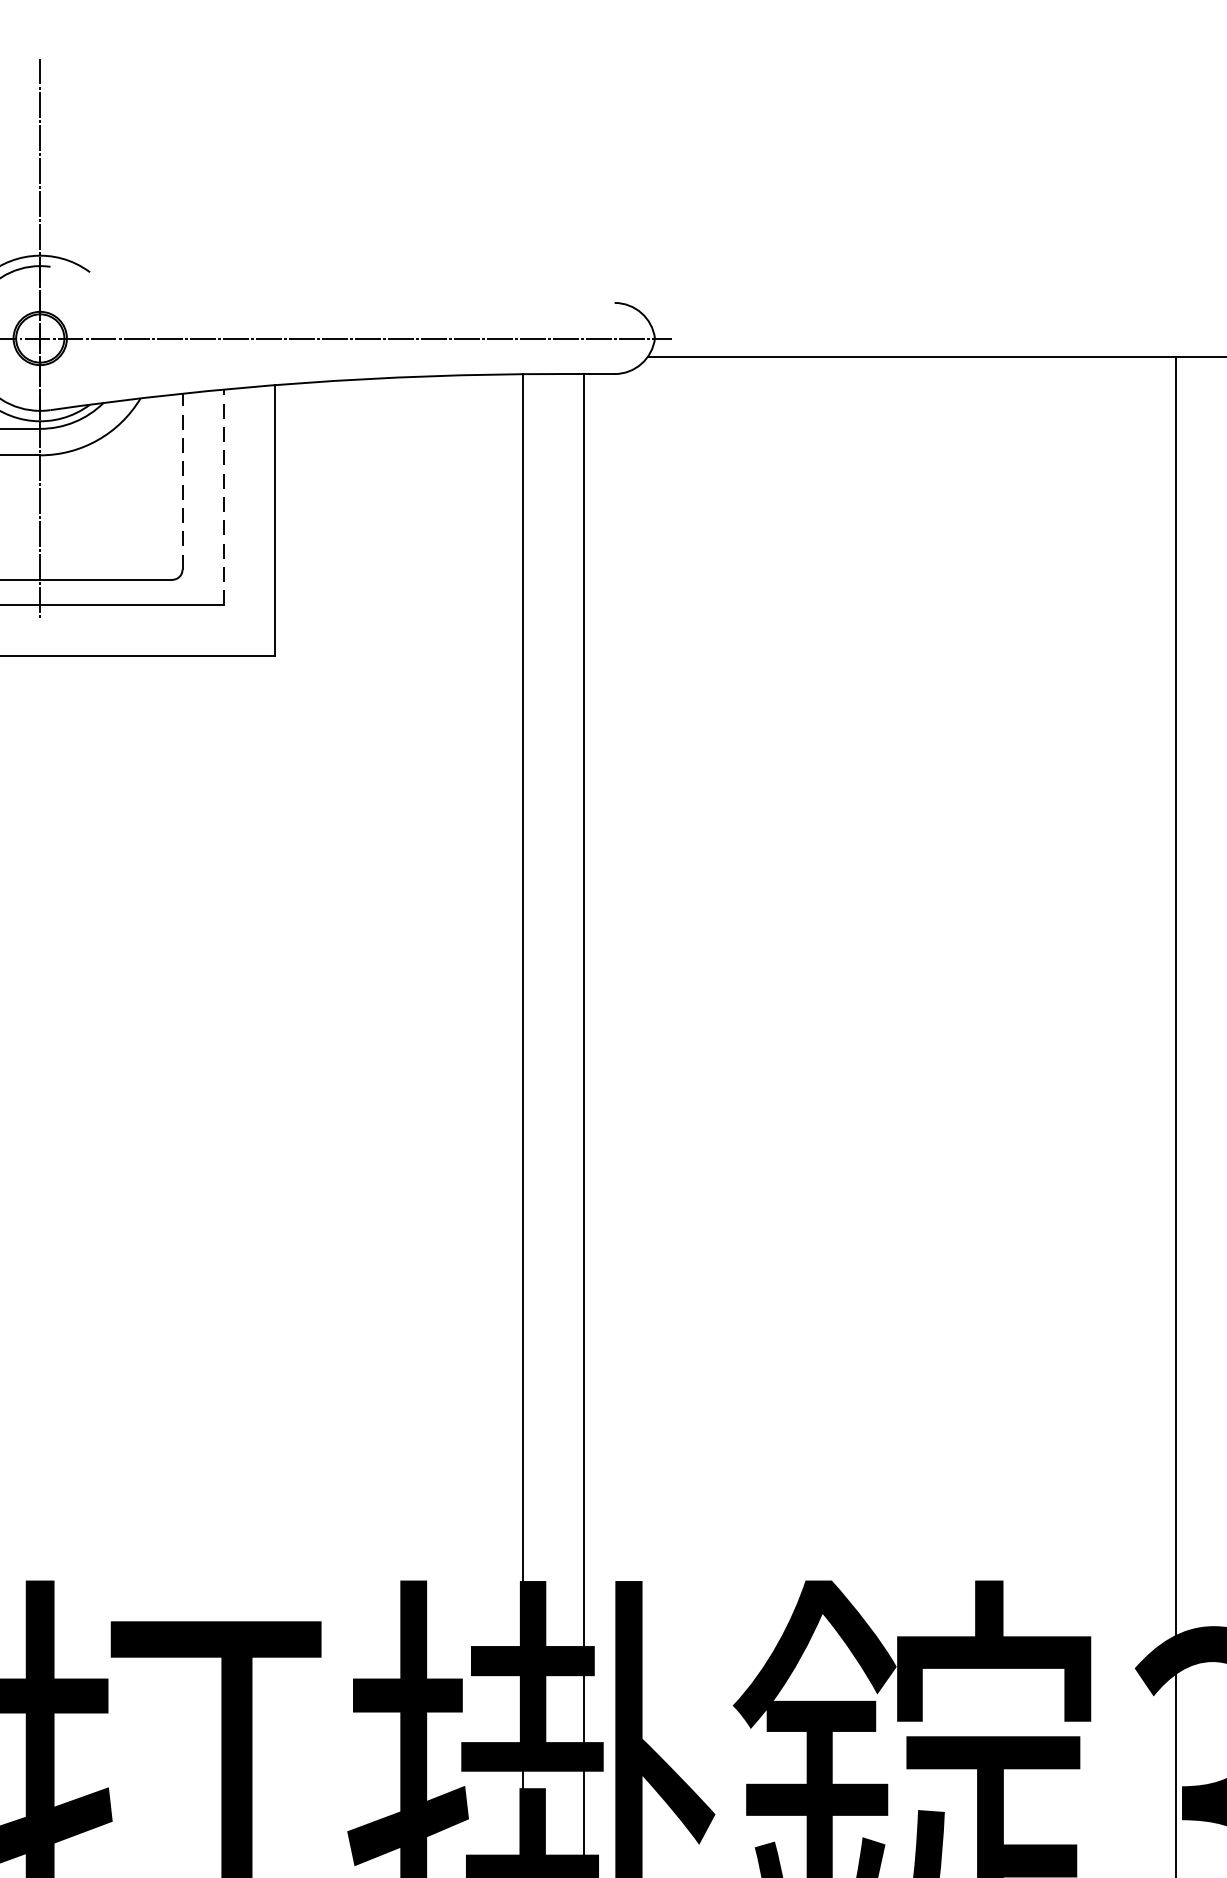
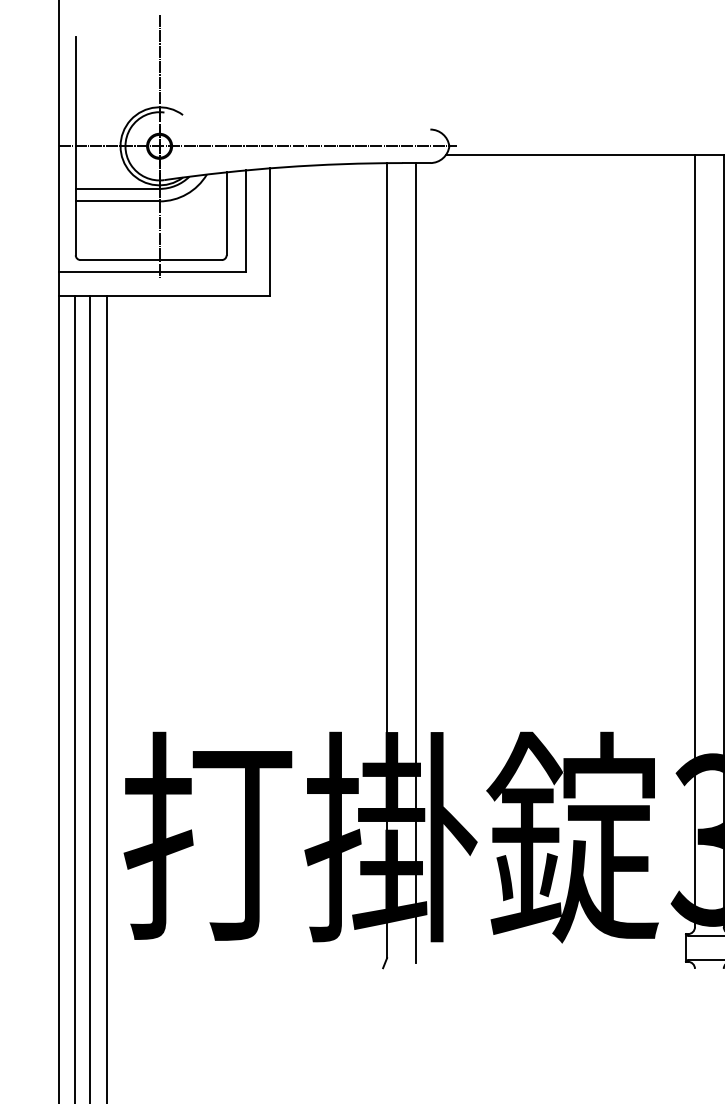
line: (182, 480) -> (226, 213), dashed -> solid
line: (224, 497) -> (246, 221), dashed -> solid

